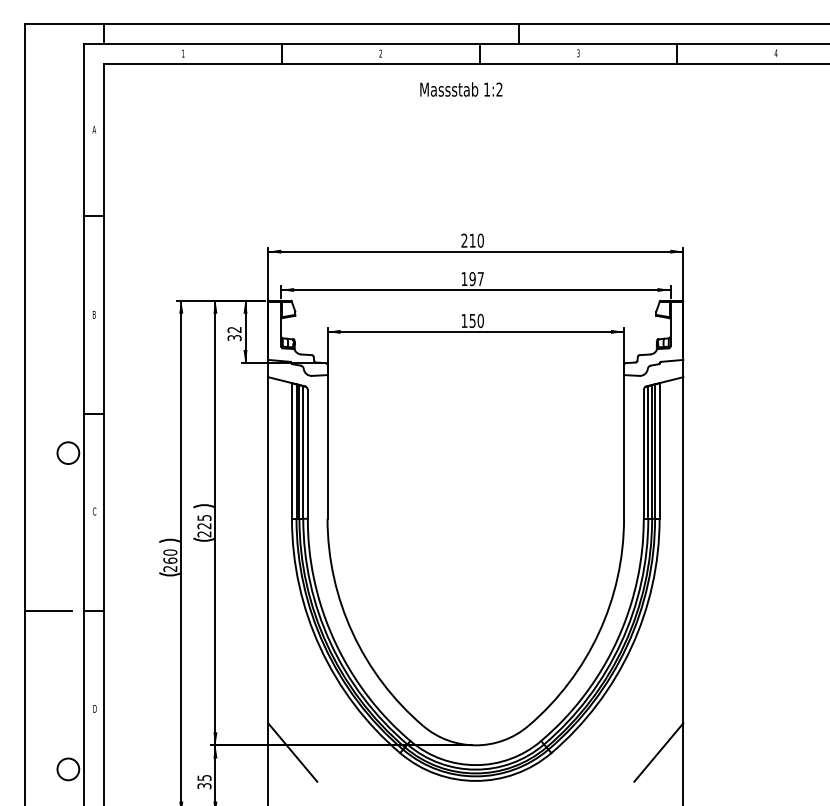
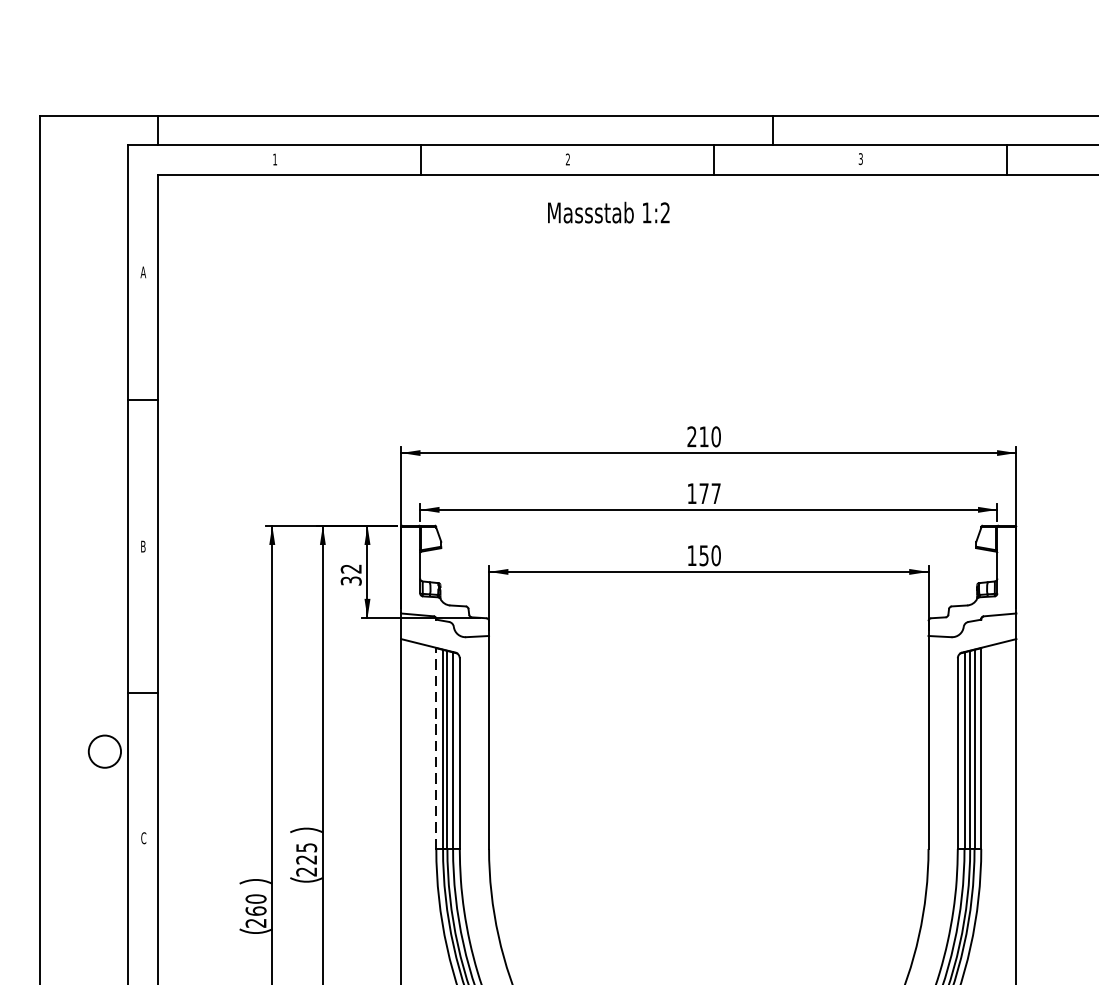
text: (461, 89) -> (609, 212), moved
text: (472, 279) -> (703, 494), 197 -> 177
line: (291, 451) -> (435, 749), solid -> dashed

